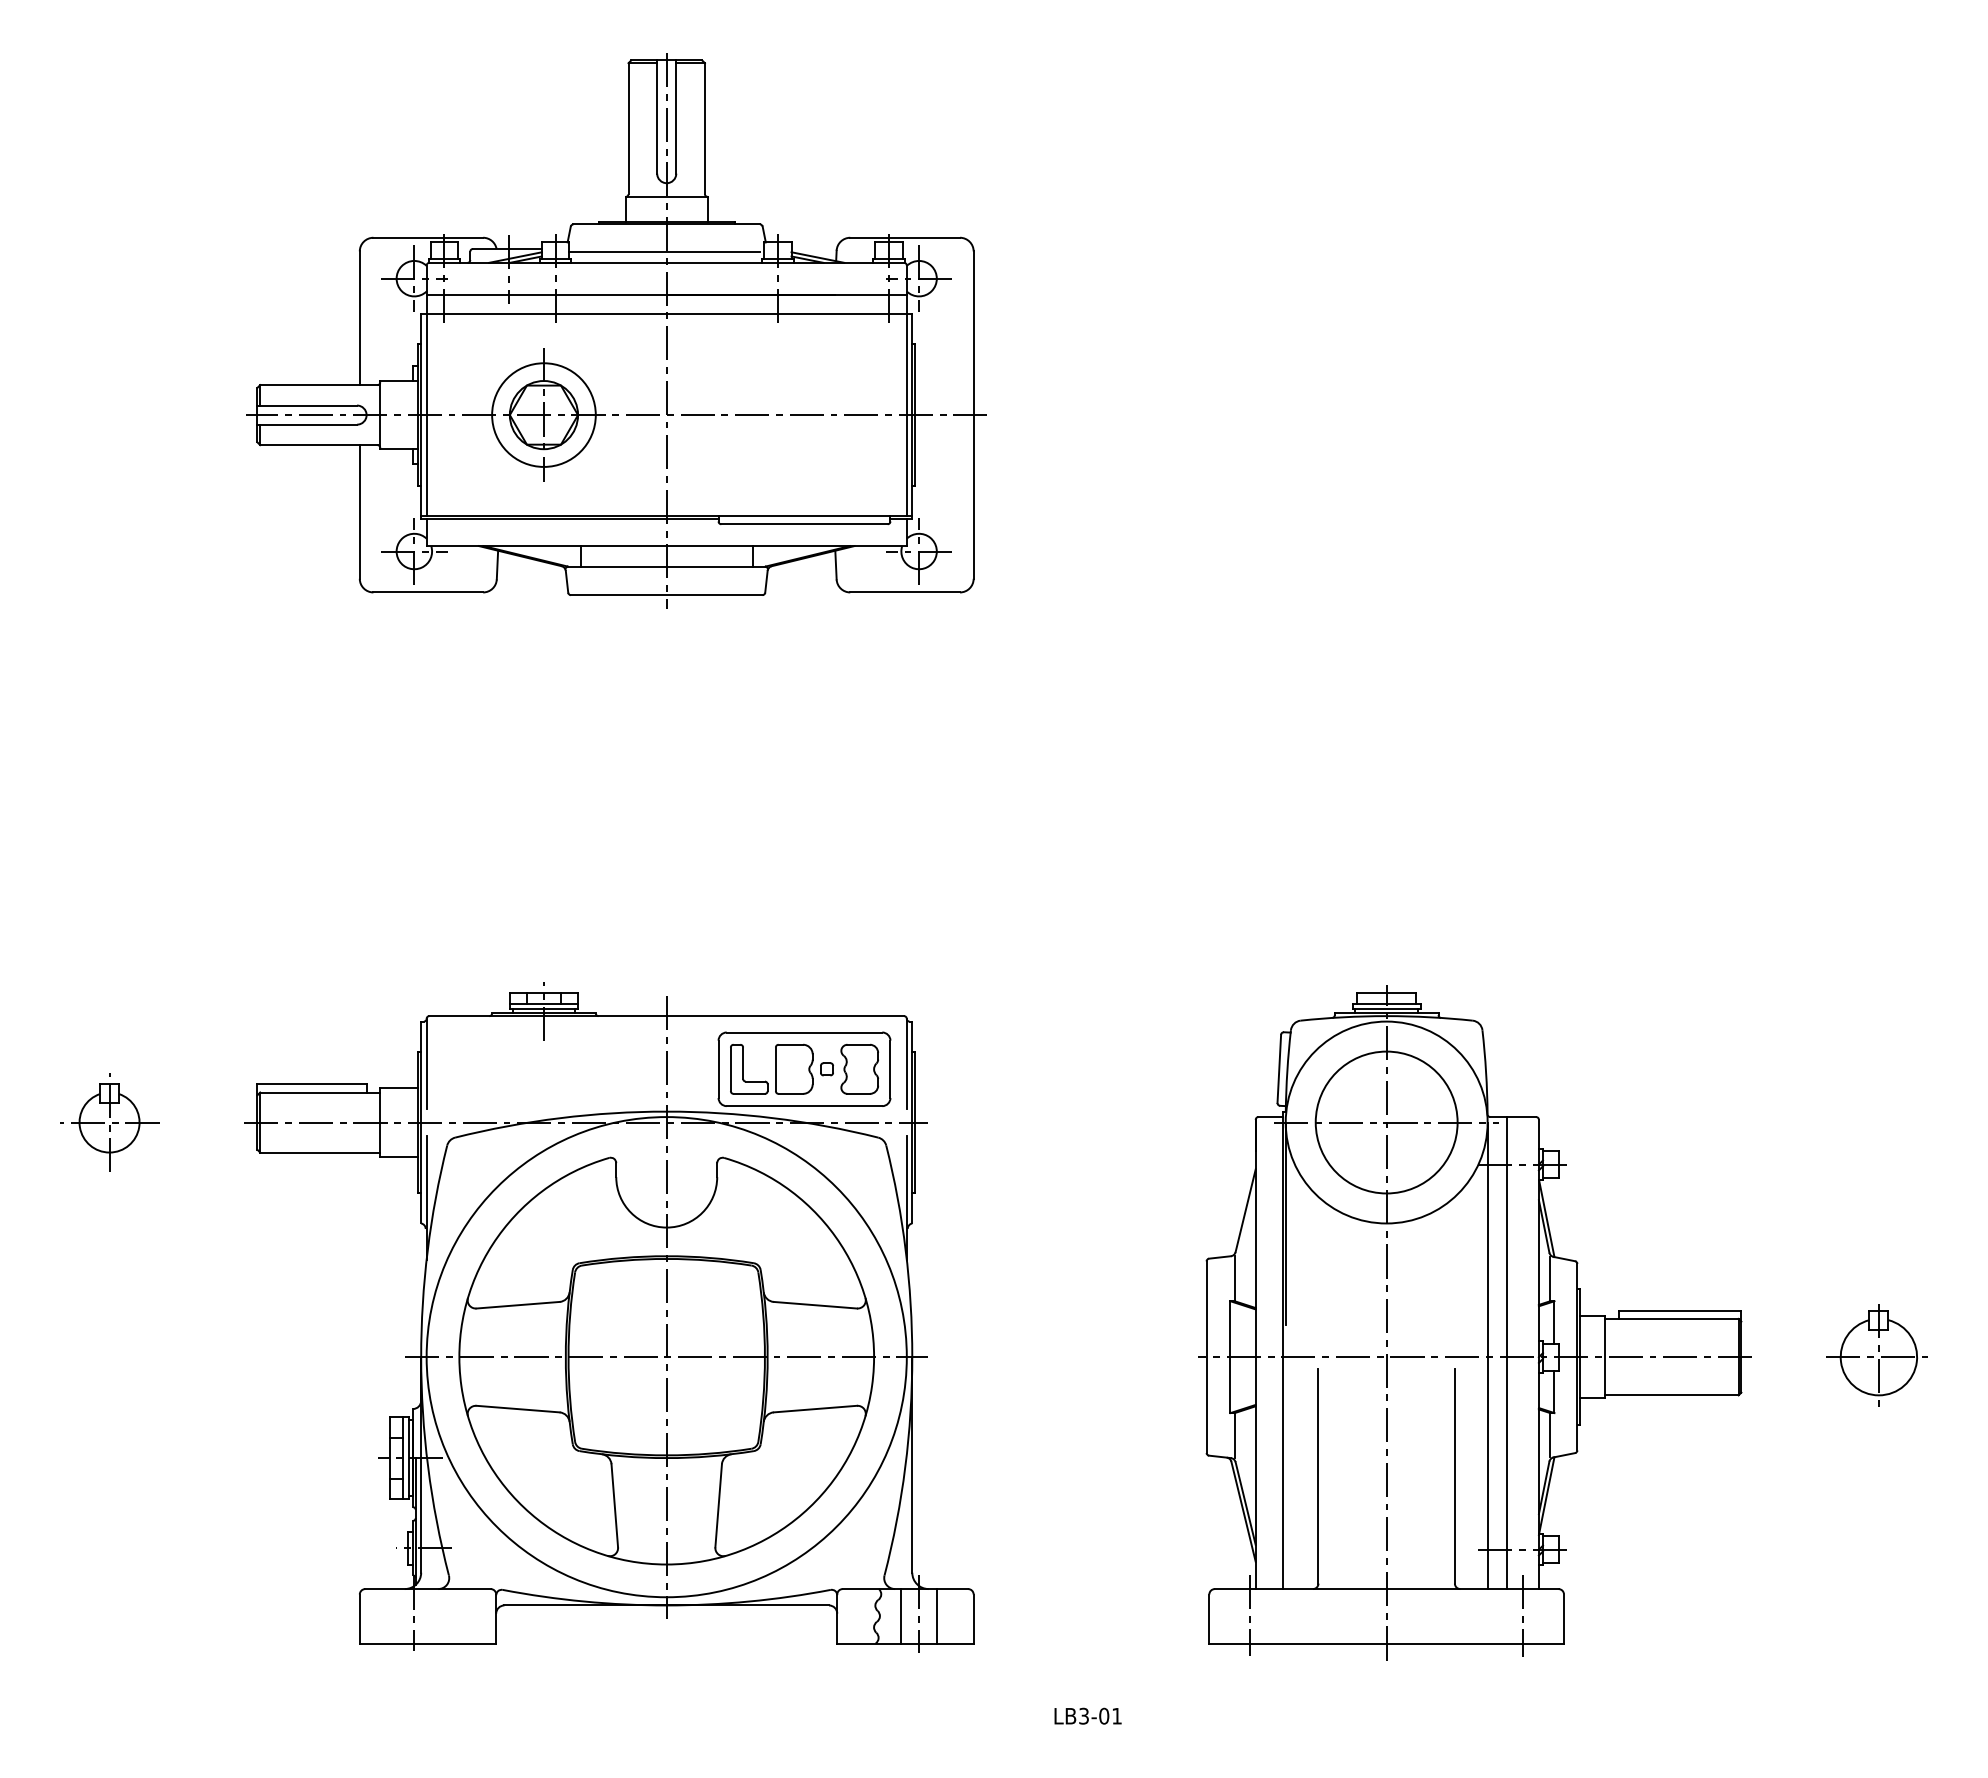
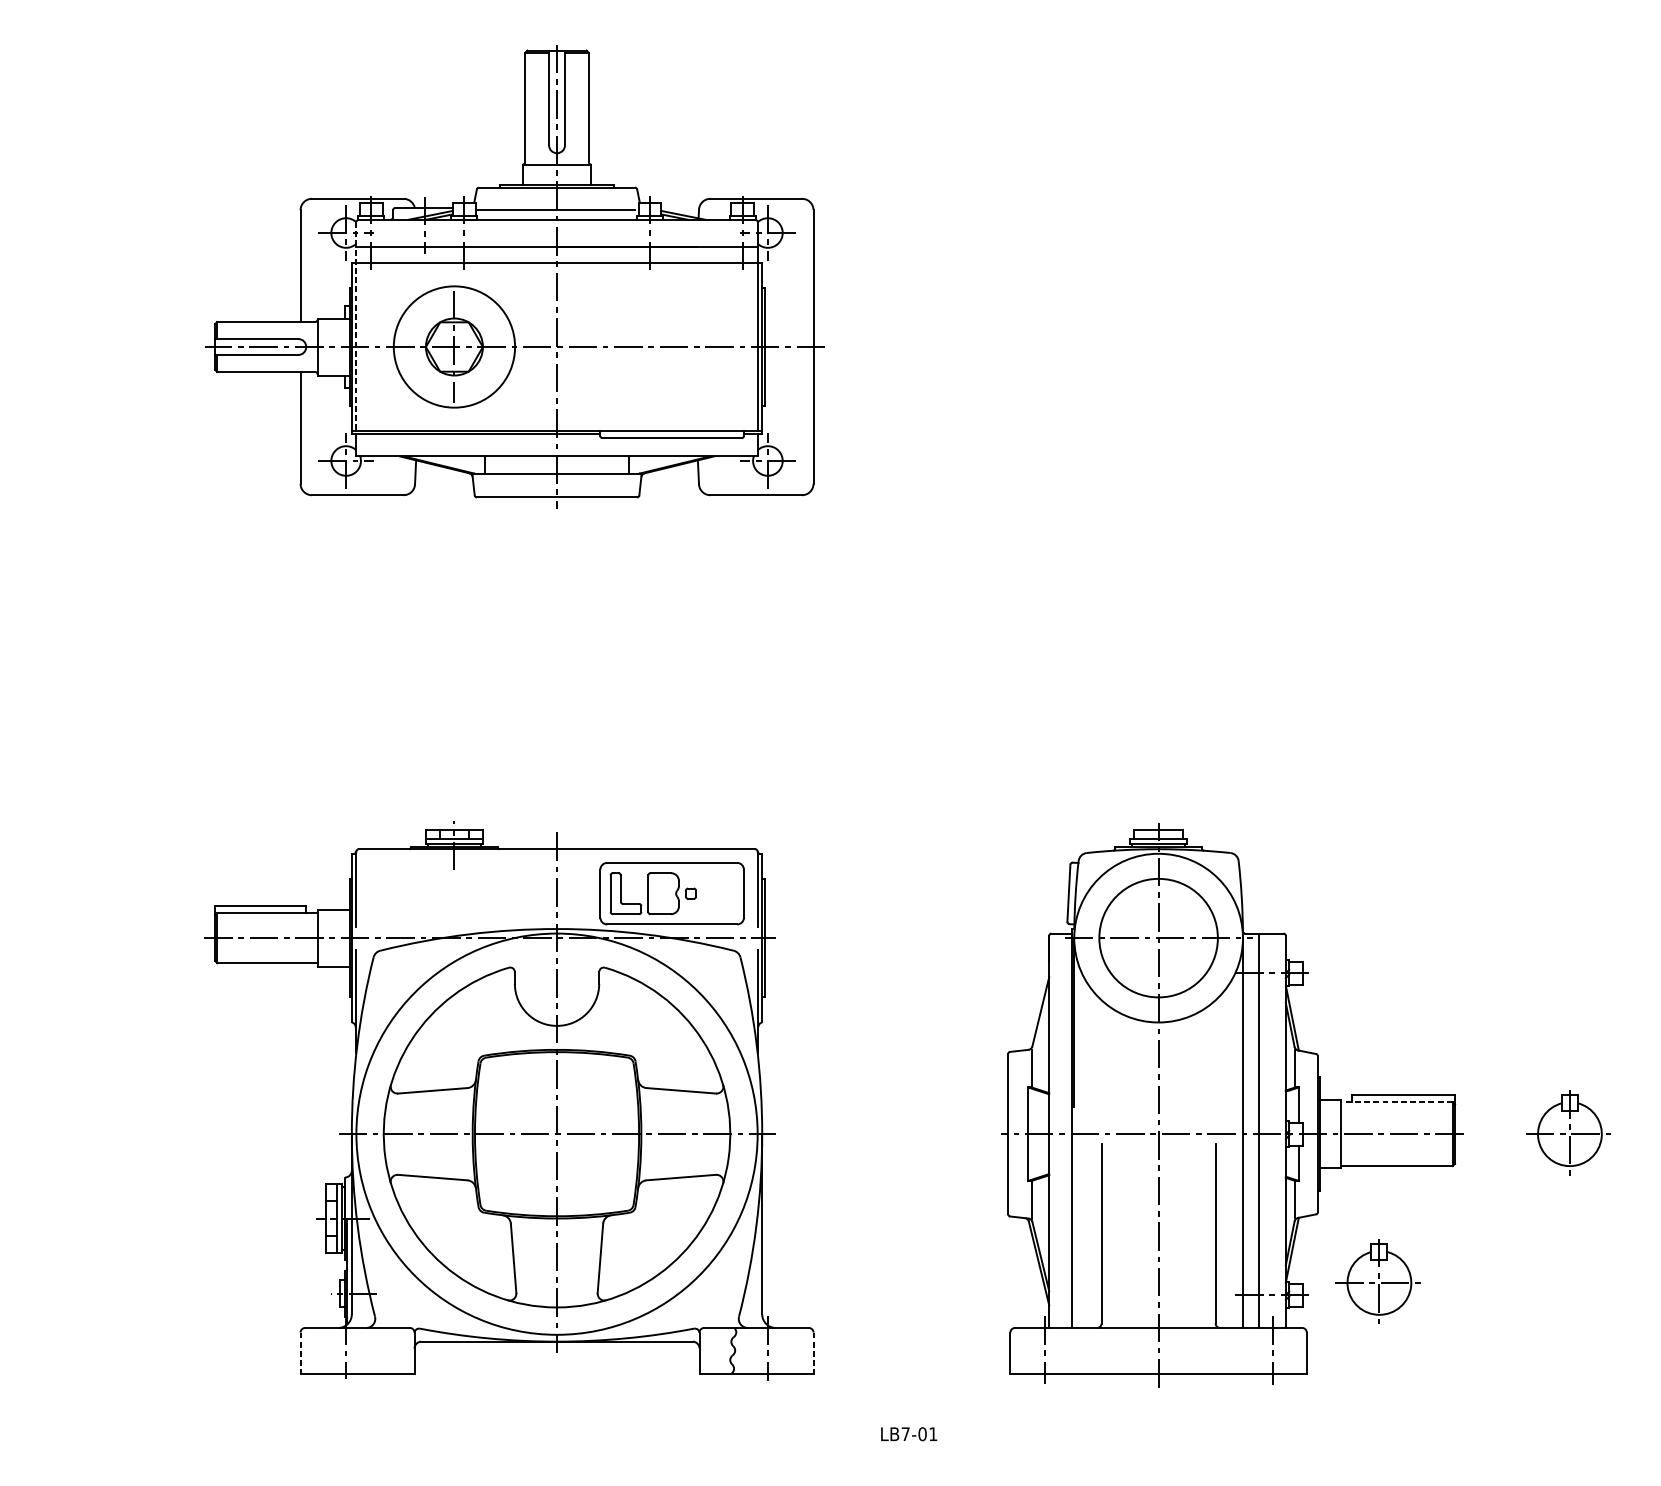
line: (426, 391) -> (356, 327), solid -> dashed
circle: (543, 414) -> (454, 346), size x1.4
part: (859, 1068) -> (718, 892), removed
part: (109, 1122) -> (91, 938), removed
line: (1671, 1318) -> (1396, 1101), solid -> dashed
part: (1648, 1533) -> (1377, 1281), added
line: (901, 1616) -> (753, 1350), removed
line: (936, 1616) -> (782, 1350), removed
line: (359, 1619) -> (300, 1353), solid -> dashed
line: (973, 1619) -> (813, 1353), solid -> dashed
text: (1083, 1715) -> (905, 1433), LB3-01 -> LB7-01

